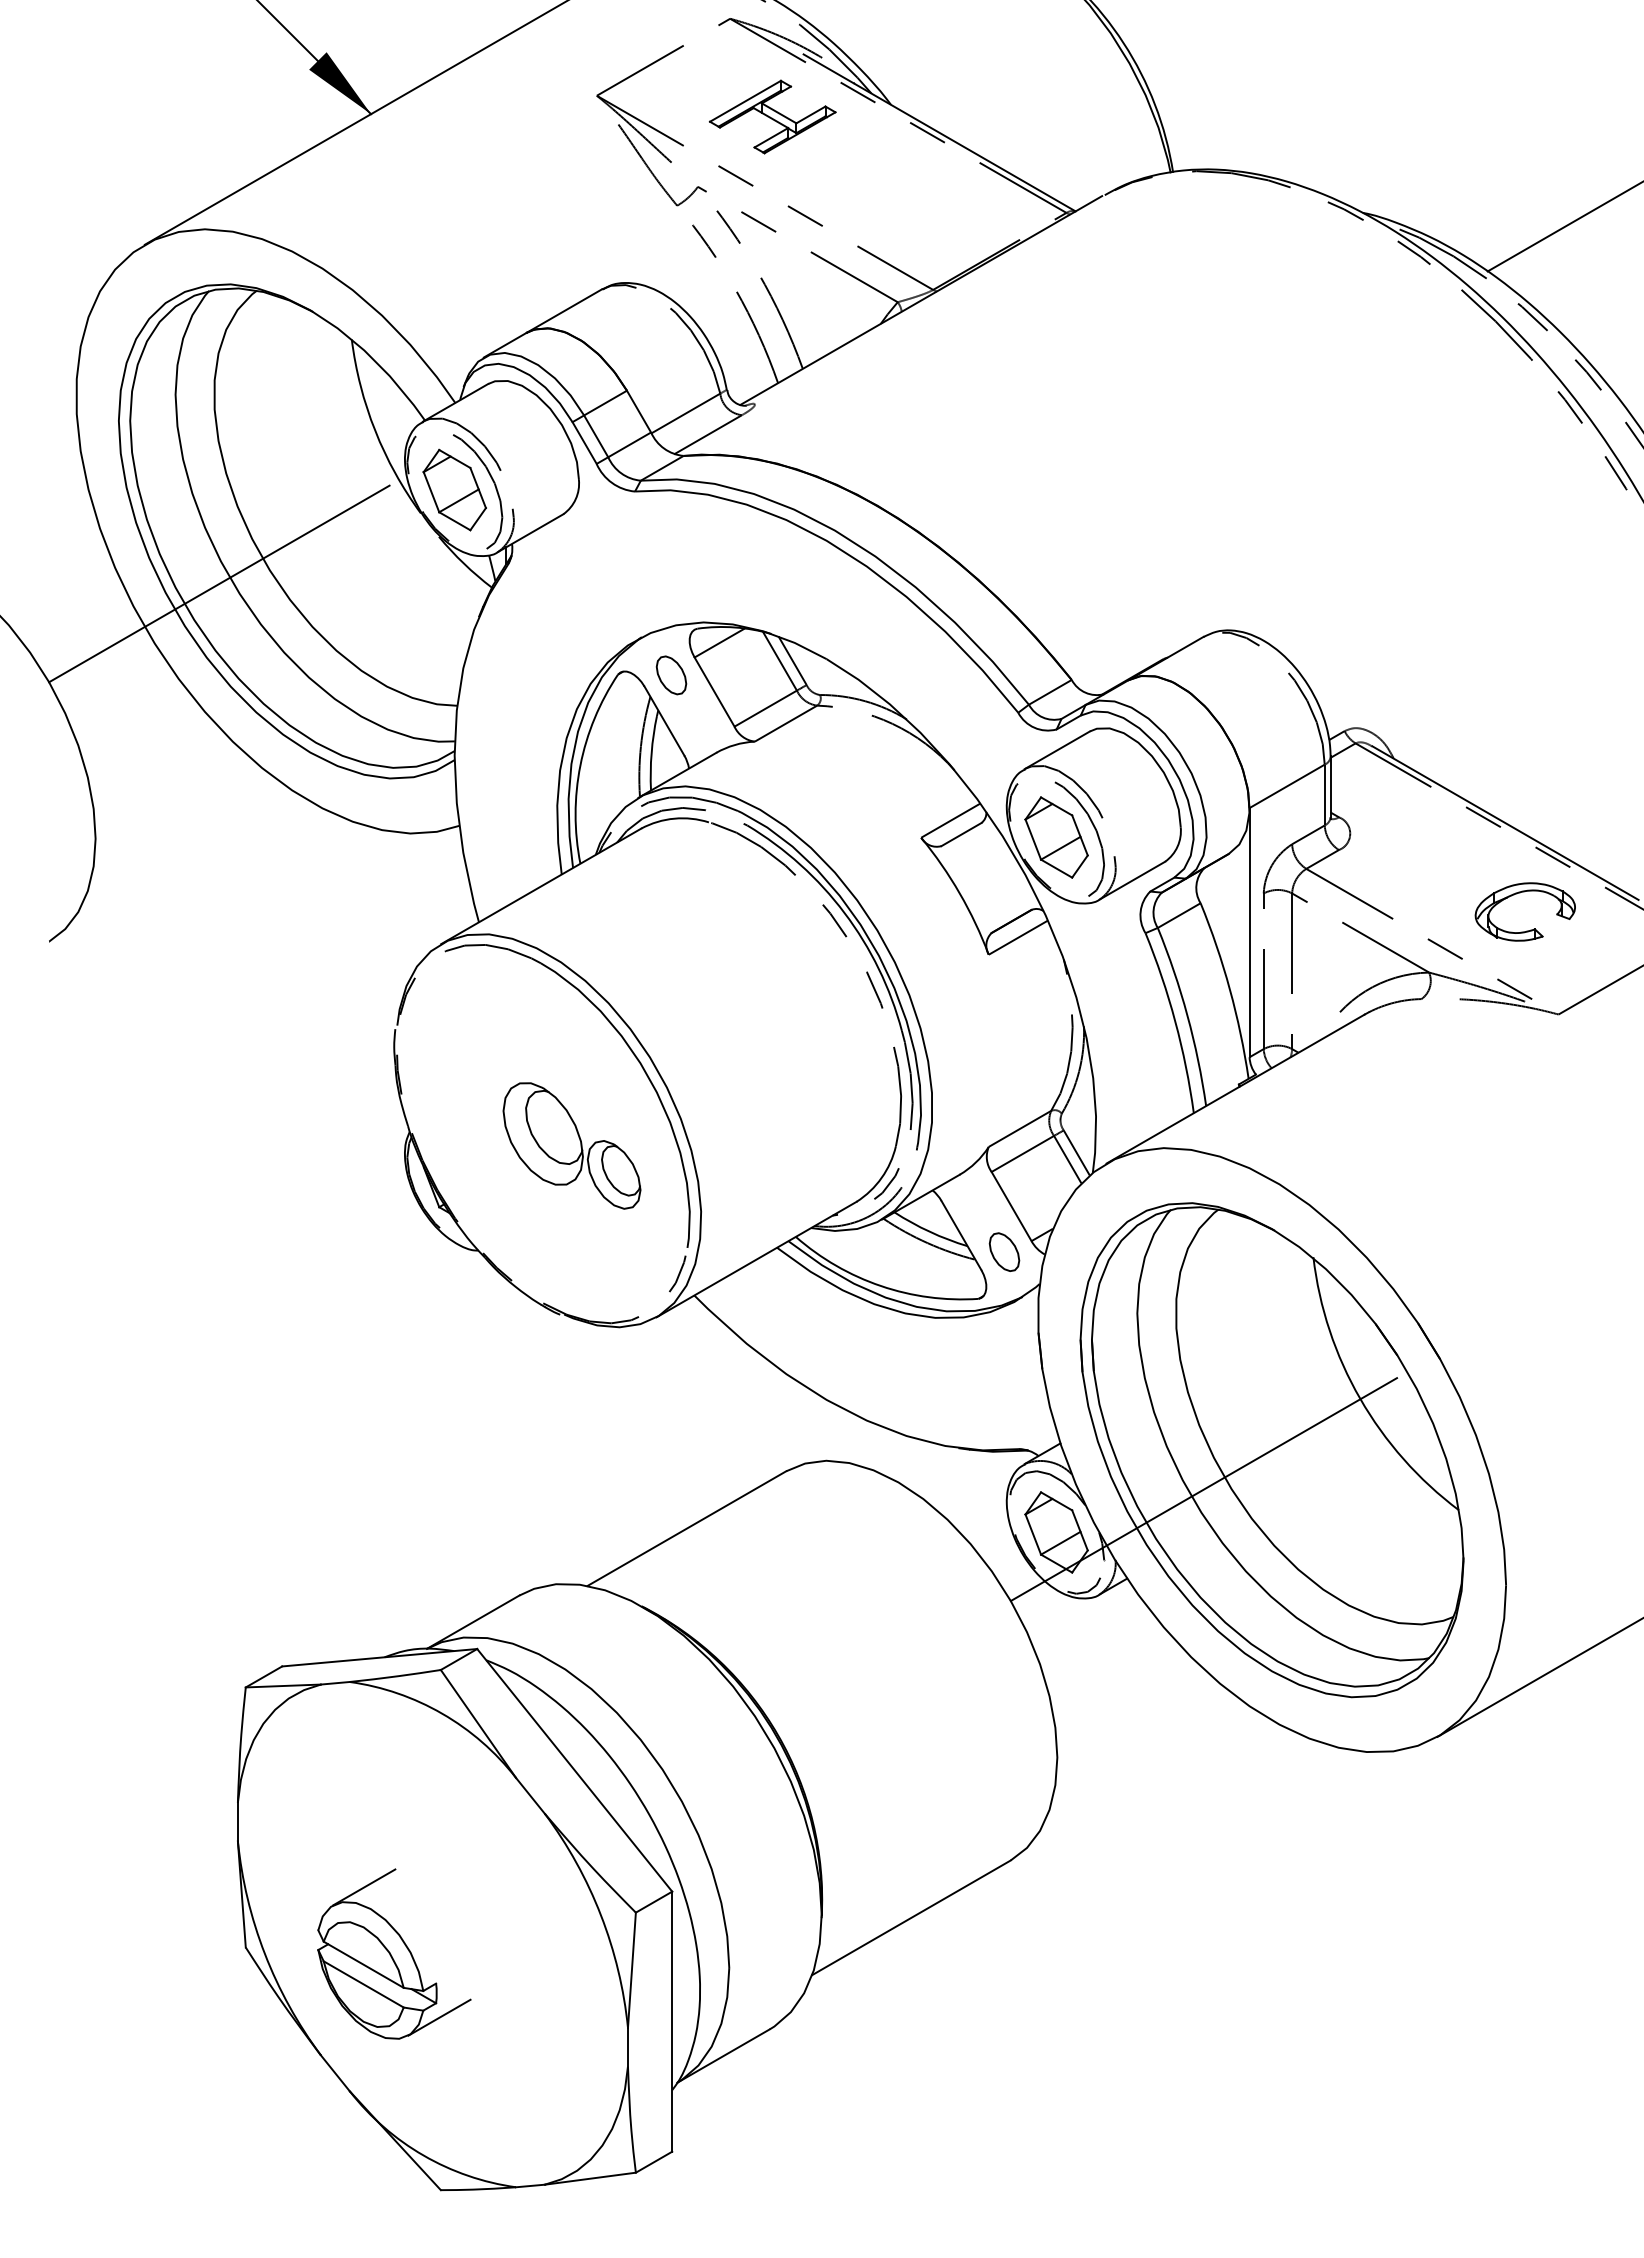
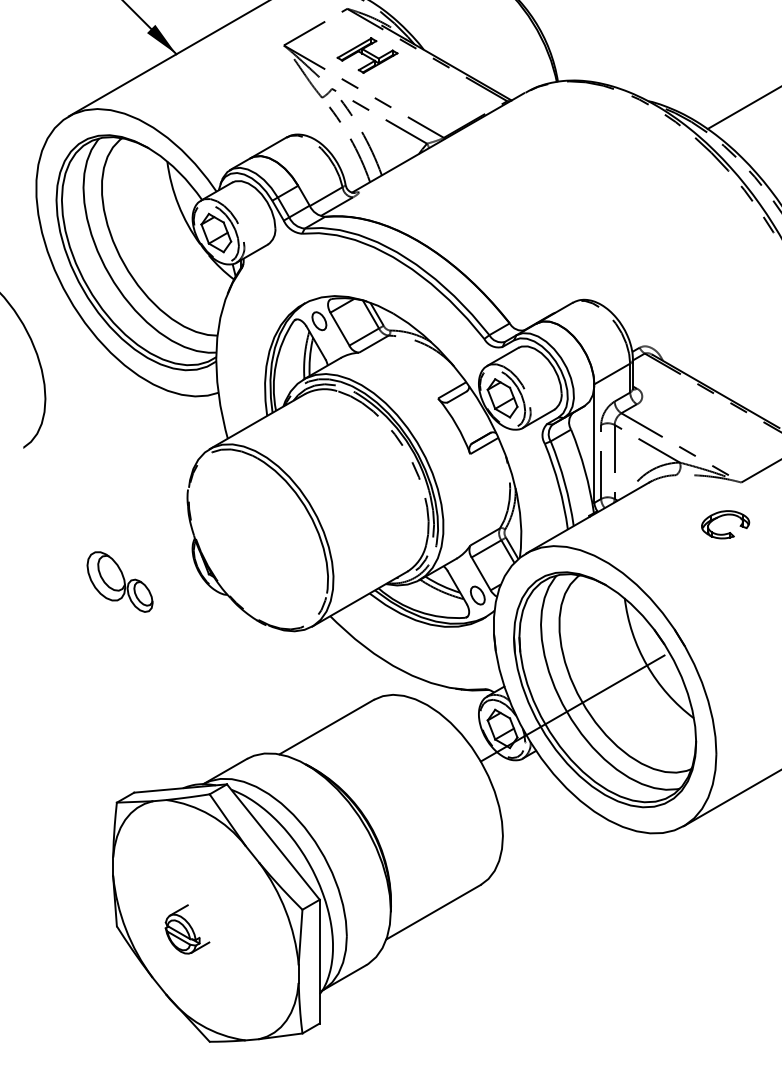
line: (219, 583) -> (104, 277), removed
part: (1520, 894) -> (723, 516), moved
part: (570, 1144) -> (119, 581), moved
part: (394, 1954) -> (187, 929), size x0.6

